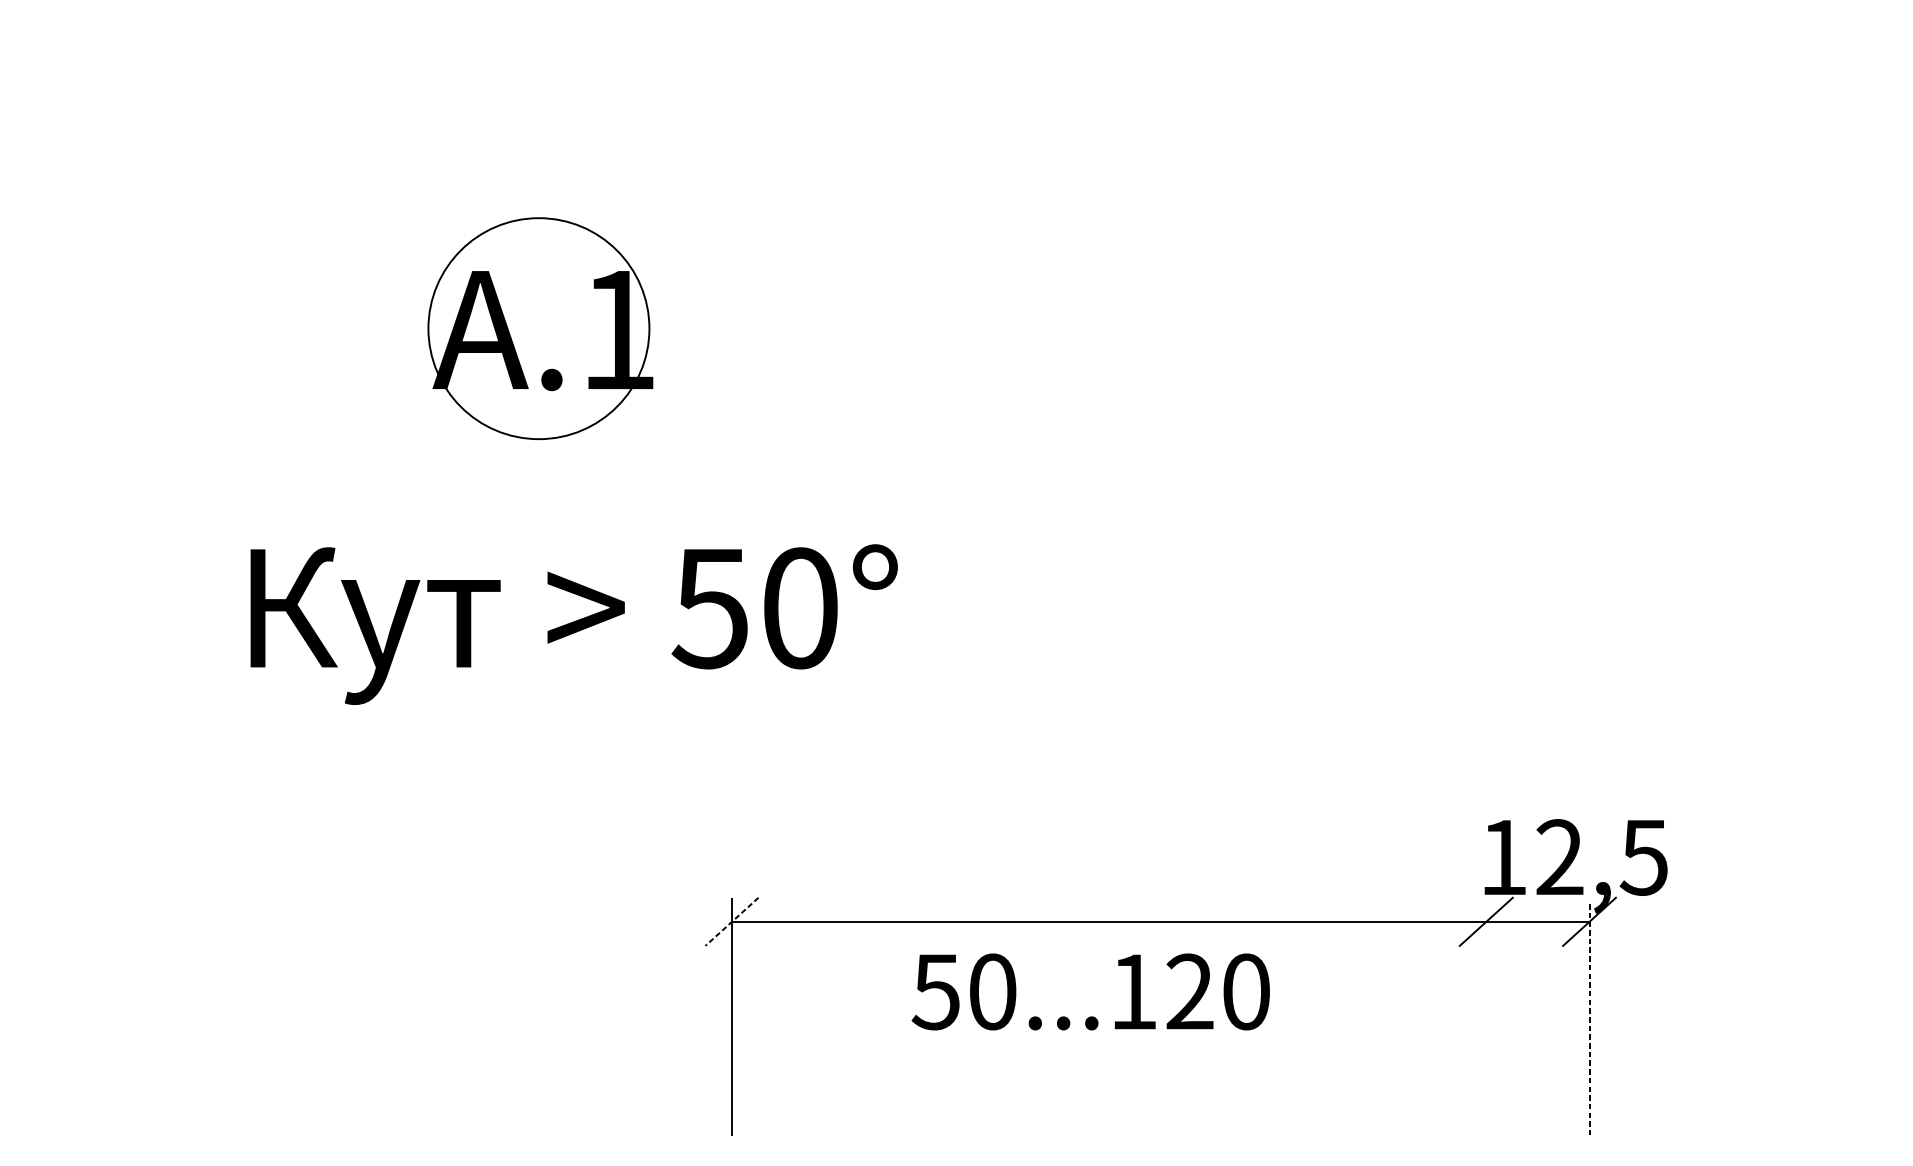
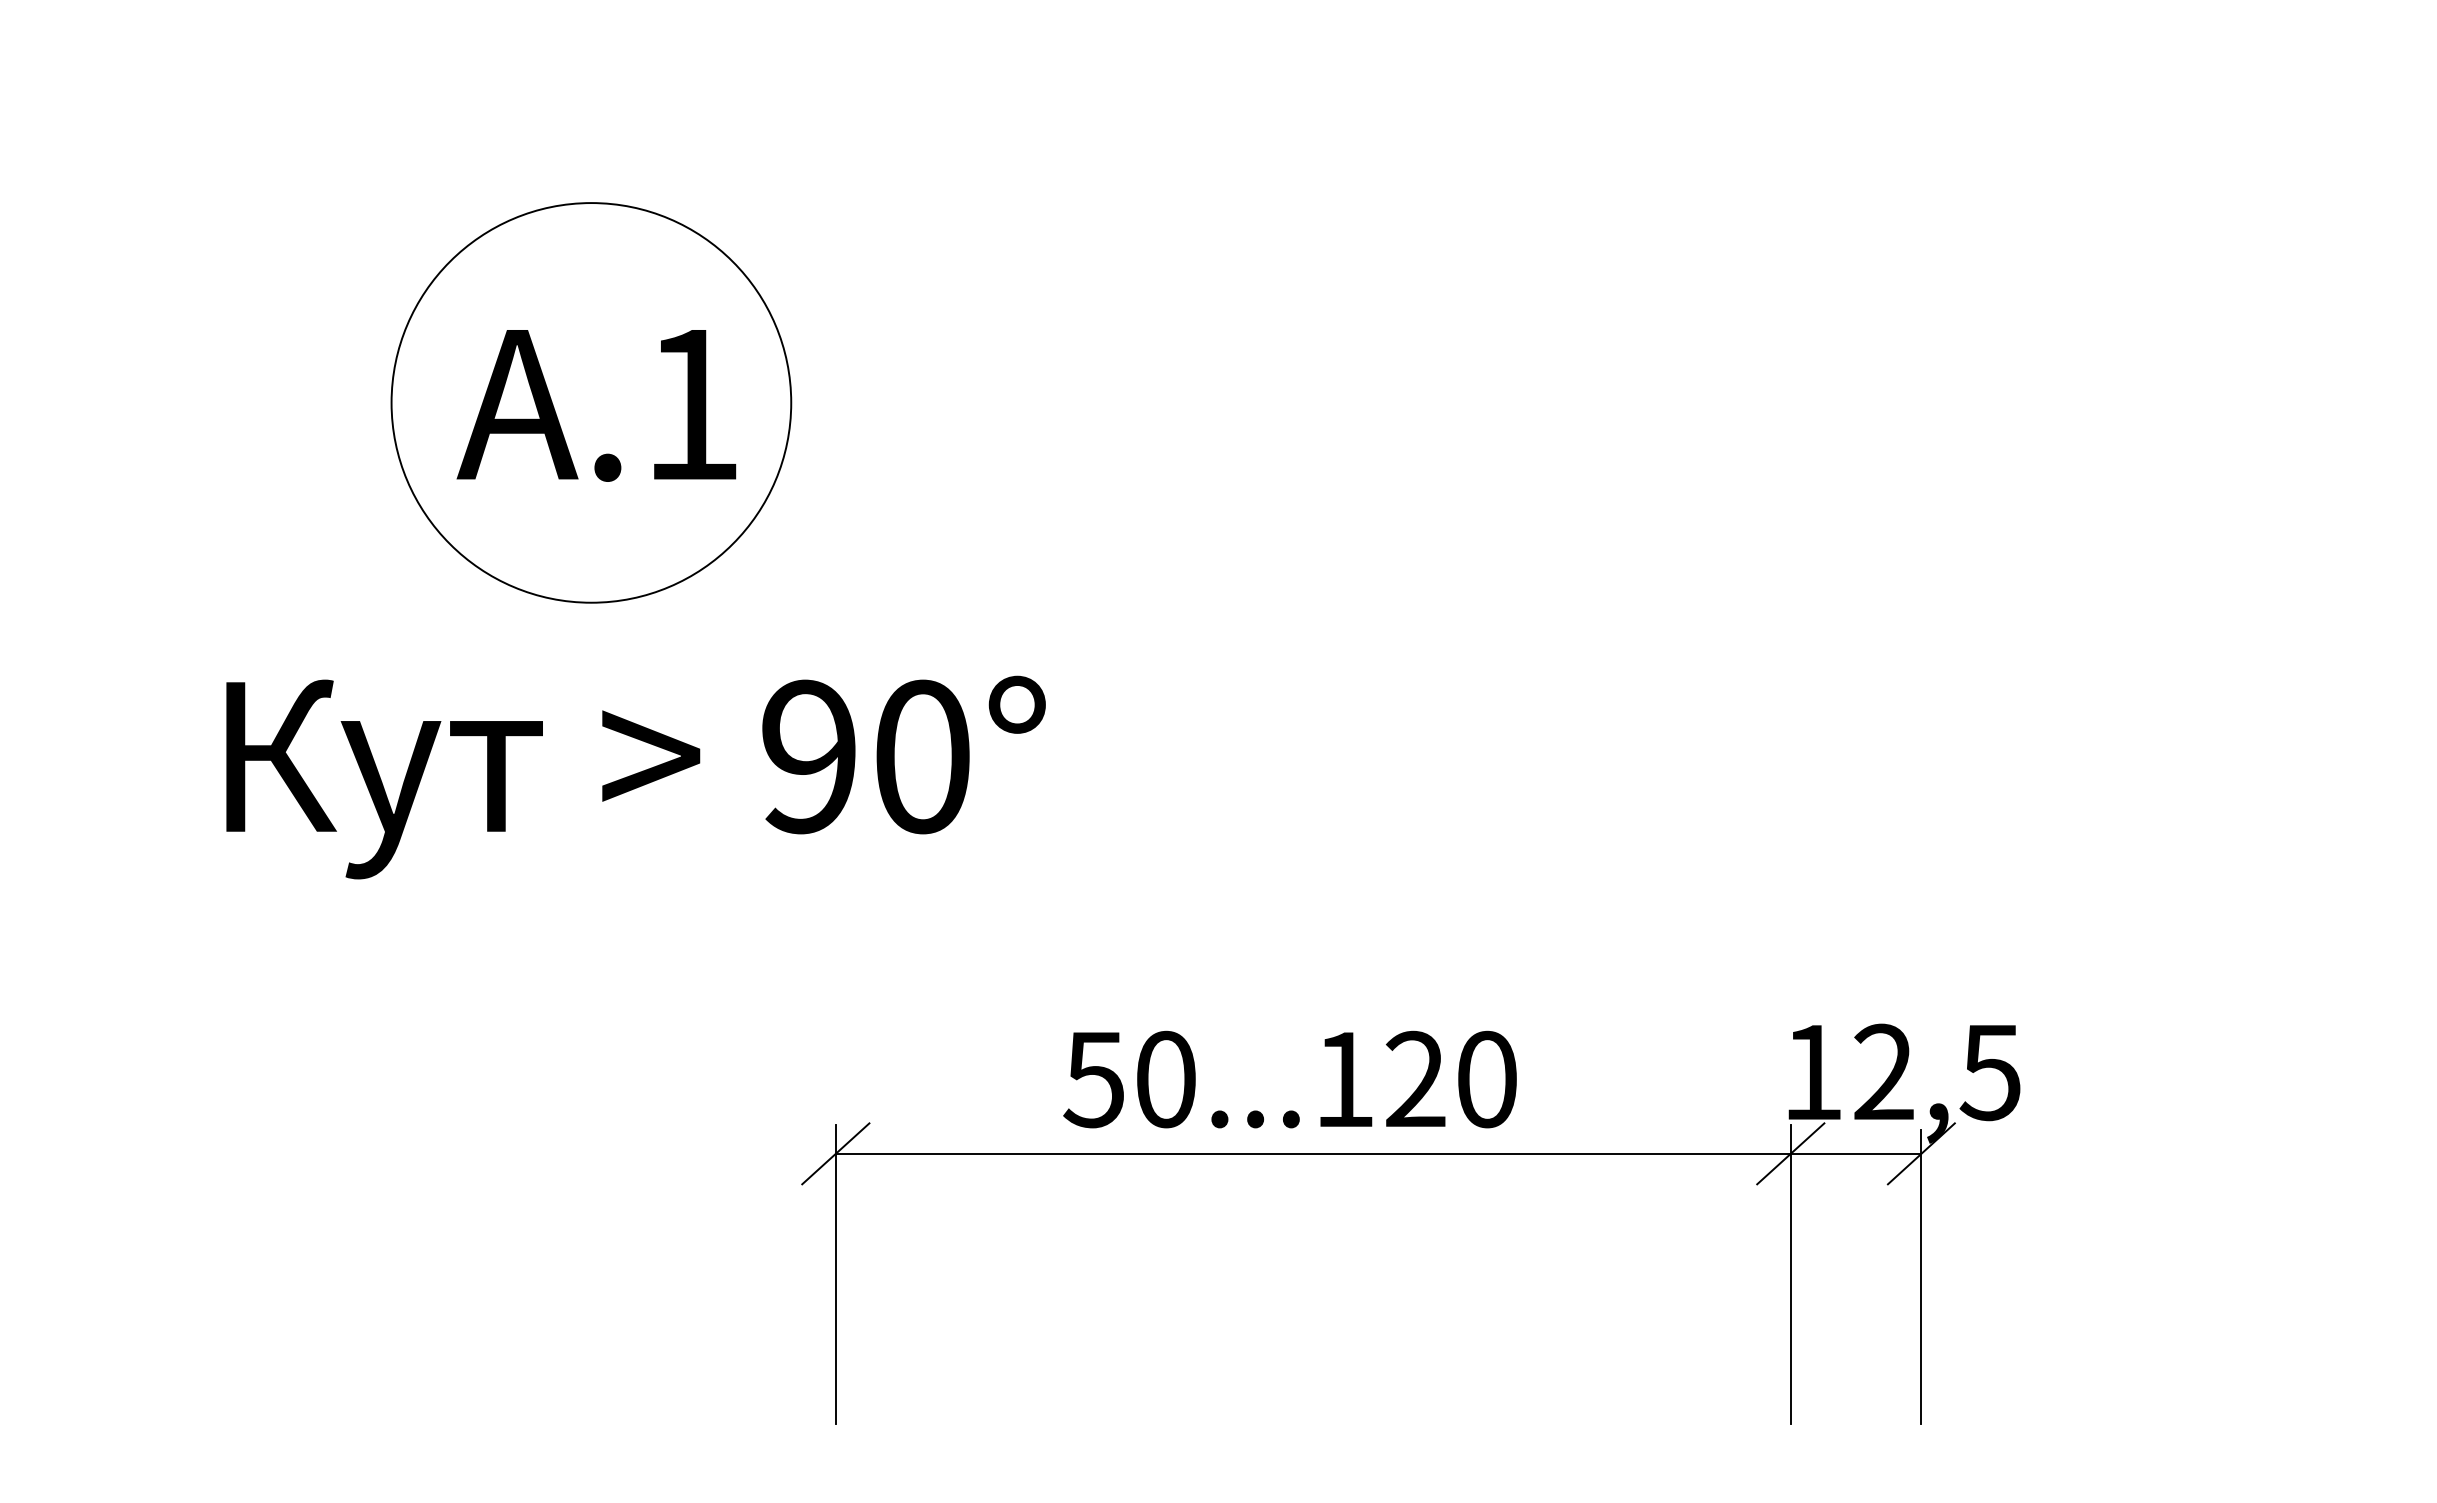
circle: (539, 328) -> (591, 402), size x1.43
text: (709, 607) -> (807, 756), 50° -> 90°
line: (731, 922) -> (835, 1154), dashed -> solid
text: (1090, 991) -> (1289, 1079), moved
line: (1486, 1017) -> (1790, 1274), added
line: (1589, 1018) -> (1921, 1276), dashed -> solid

